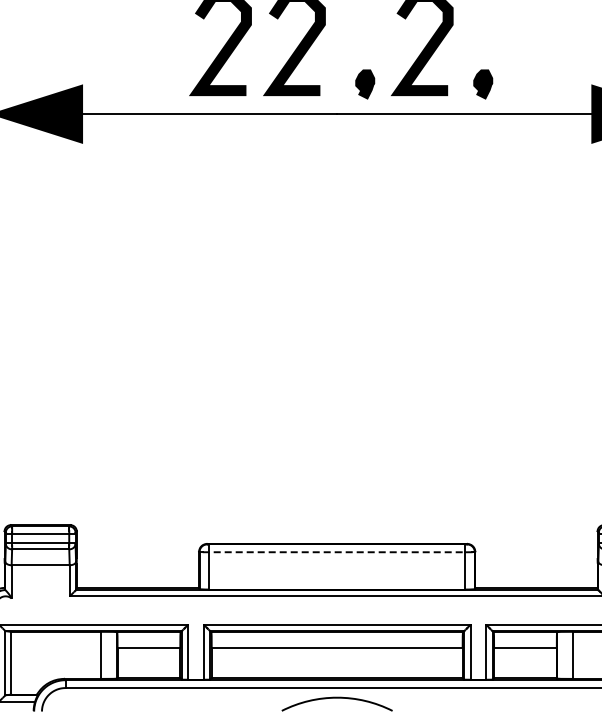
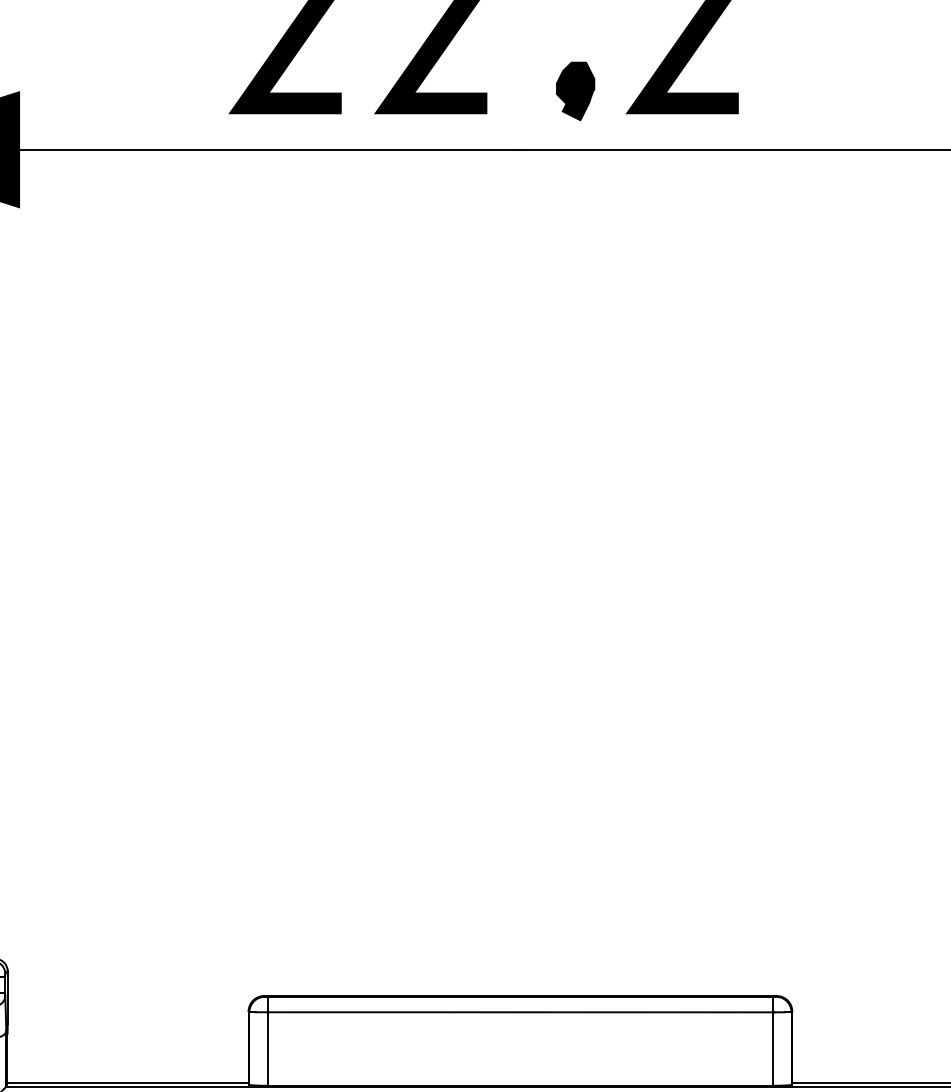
part: (483, 84) -> (808, 91), removed
line: (334, 552) -> (515, 1012), dashed -> solid

